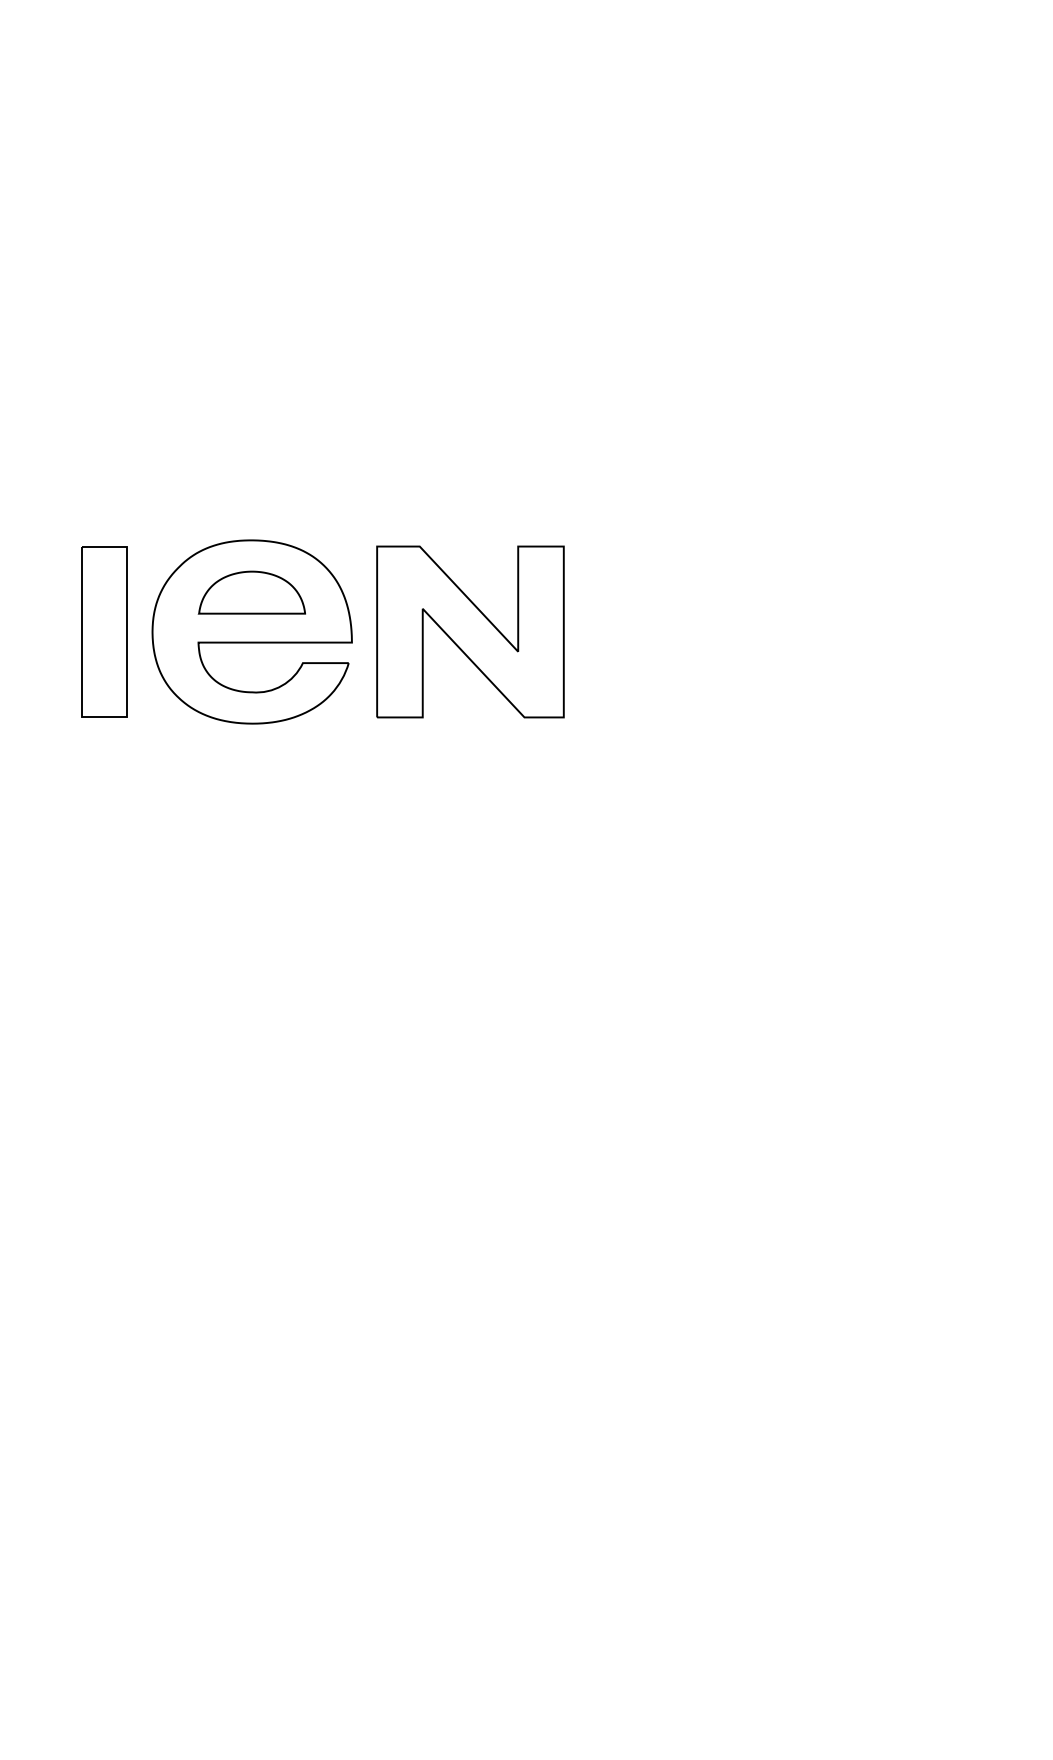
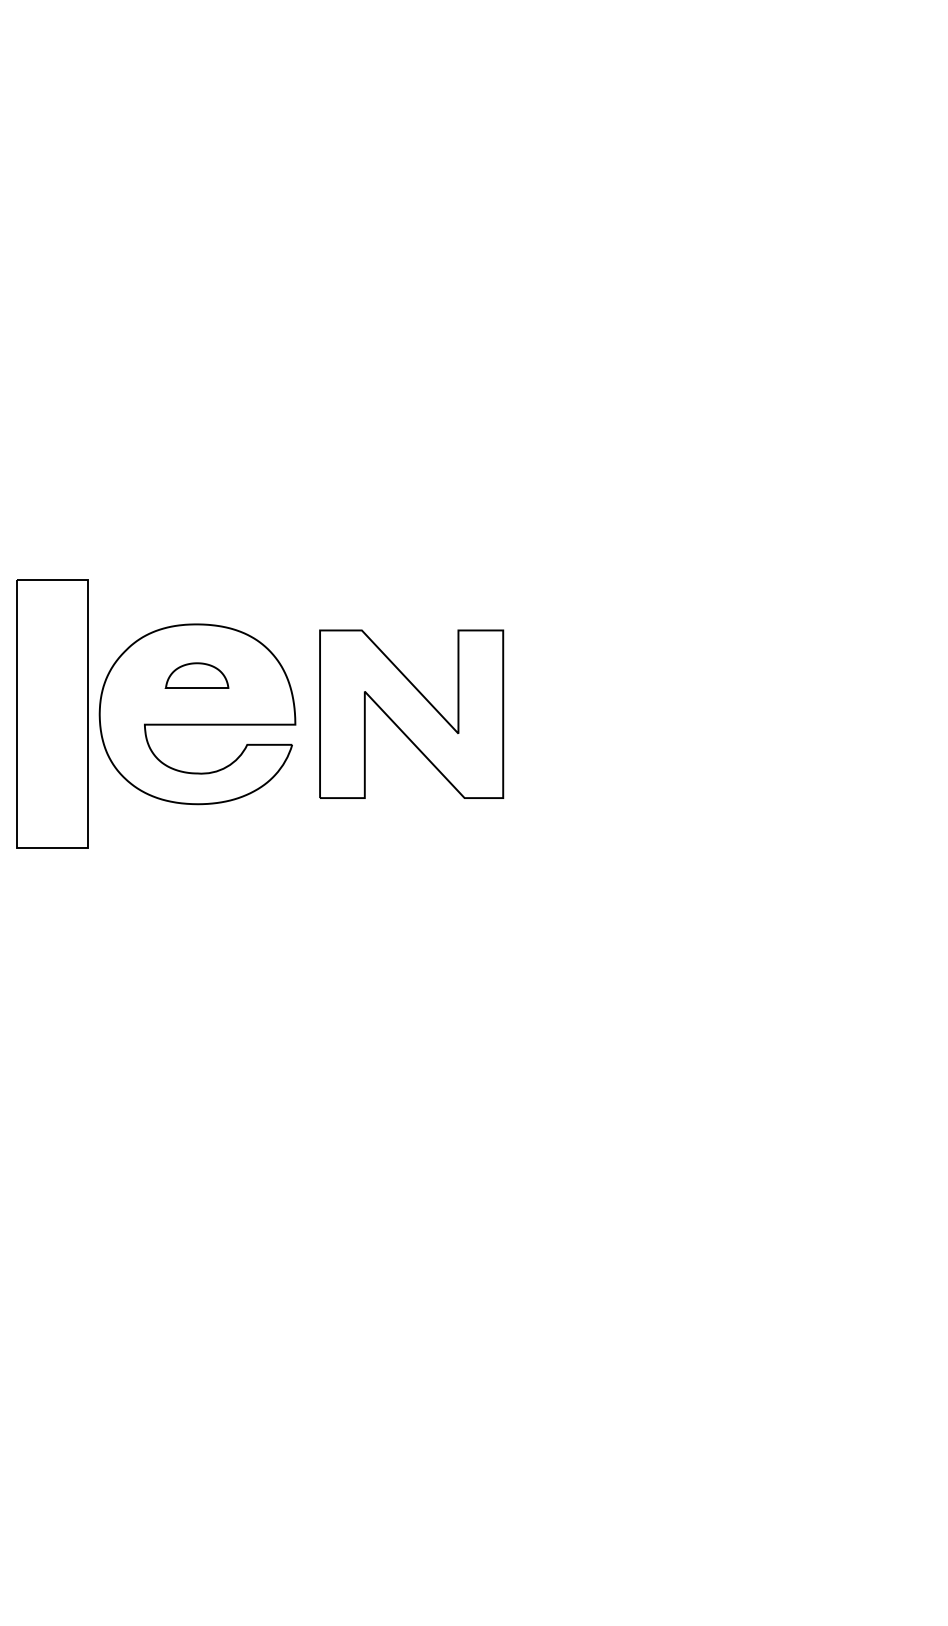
part: (251, 592) -> (196, 675), size x0.6
part: (104, 631) -> (52, 713), size x1.6

